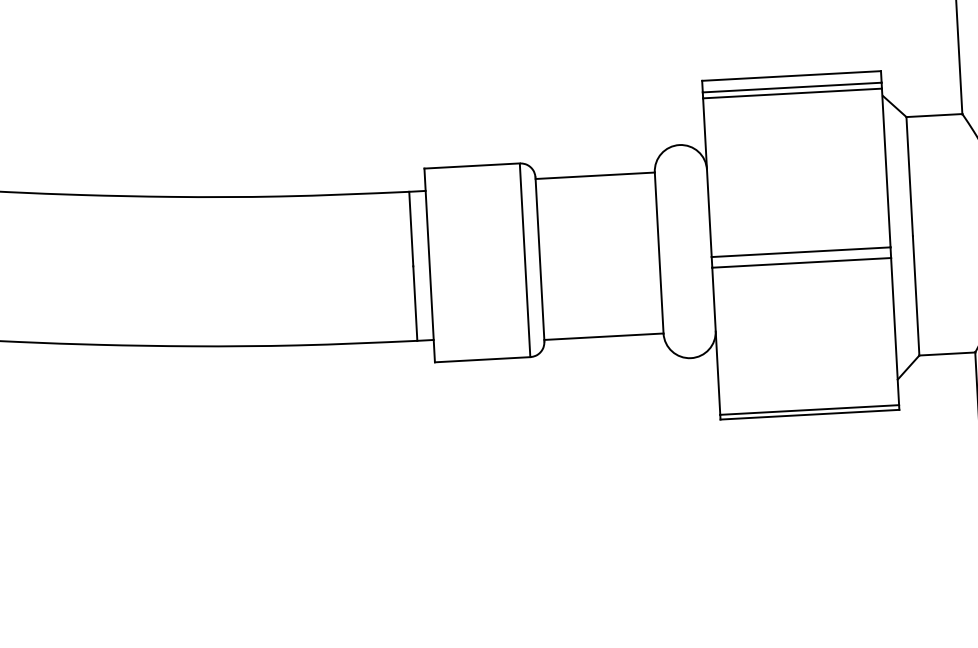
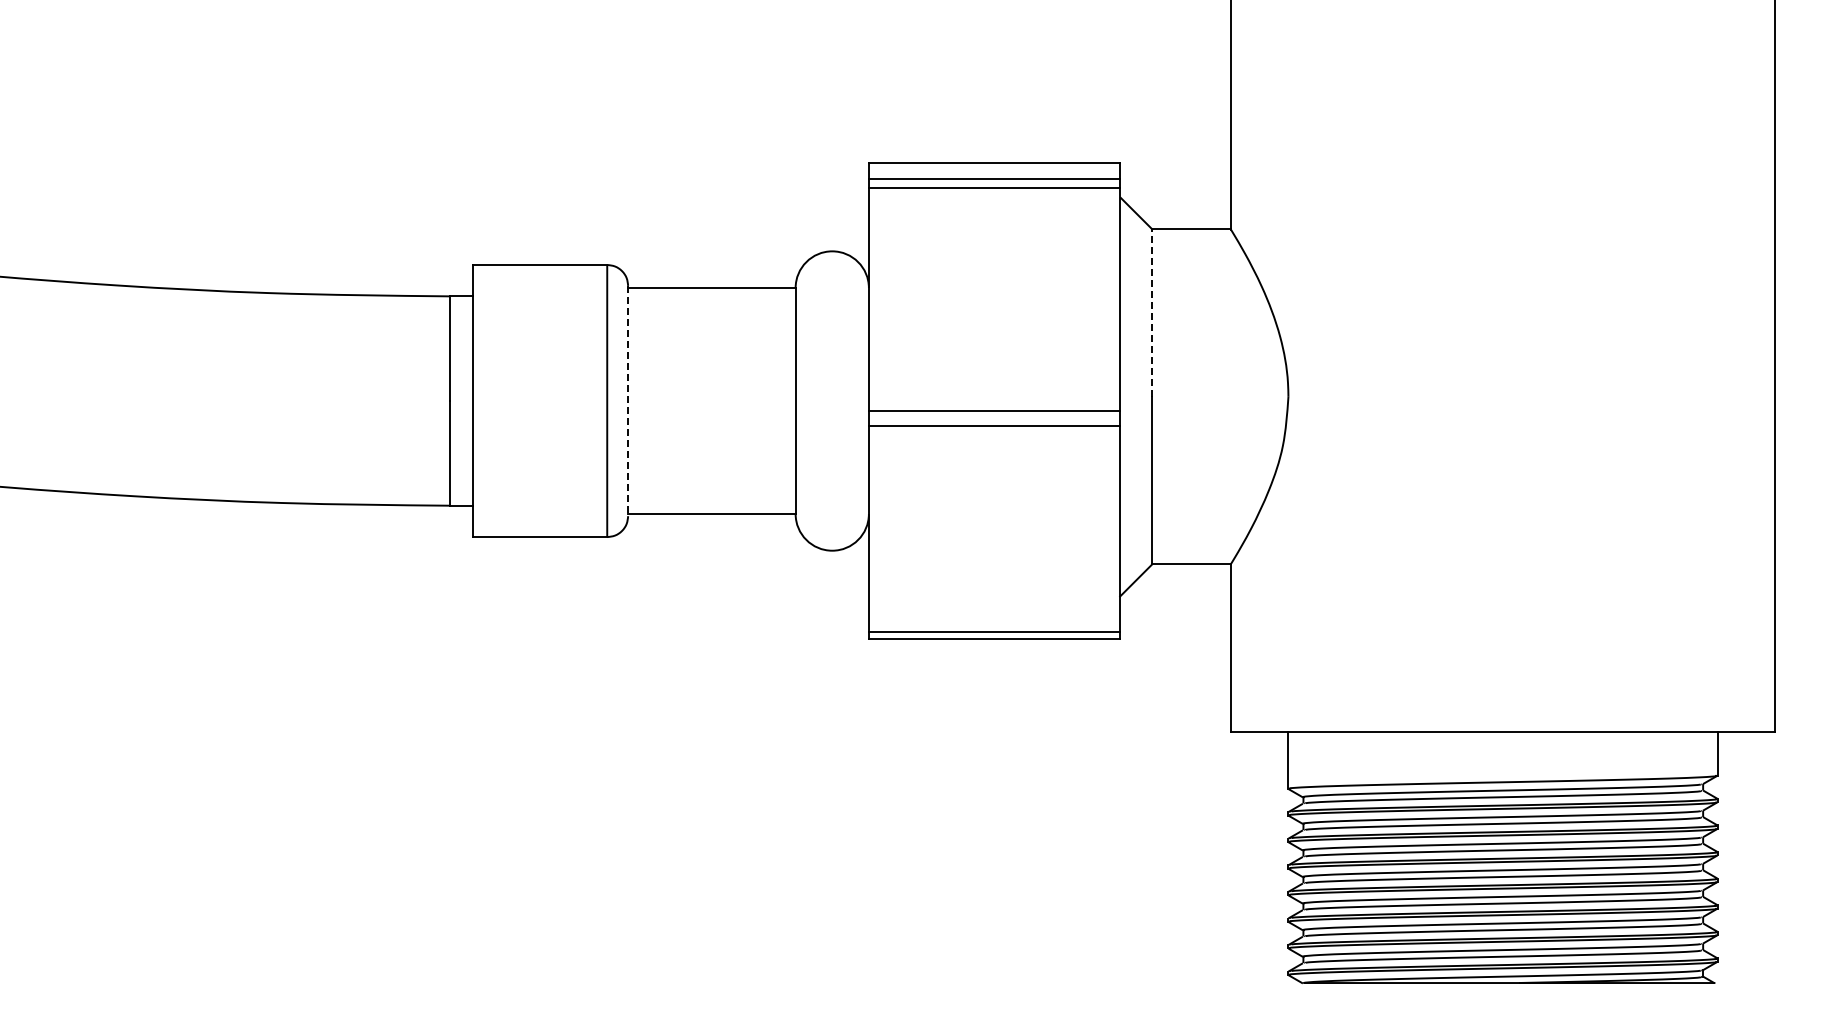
line: (909, 176) -> (1152, 313), solid -> dashed
line: (540, 259) -> (628, 401), solid -> dashed

